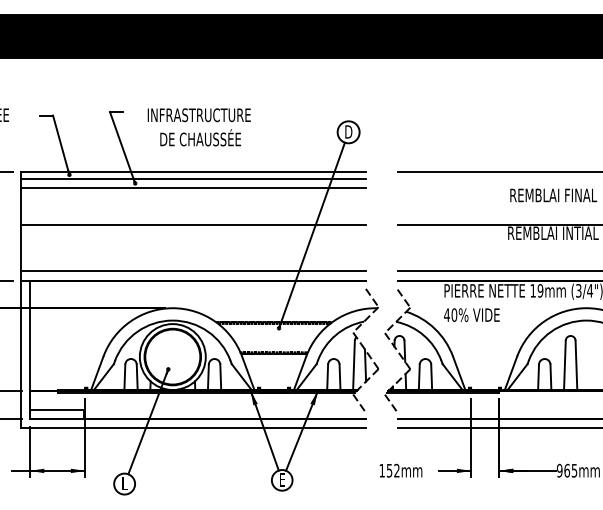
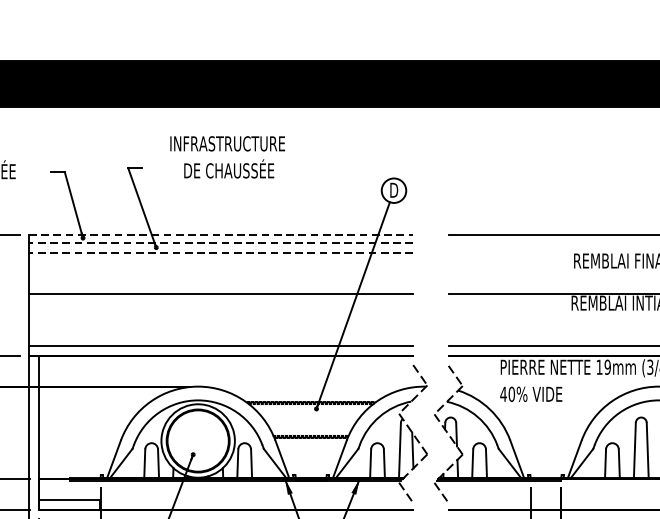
text: (198, 127) -> (226, 157), moved
line: (193, 172) -> (221, 235), solid -> dashed
line: (193, 179) -> (221, 243), solid -> dashed
line: (193, 188) -> (221, 253), solid -> dashed

